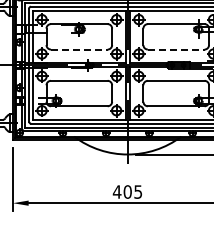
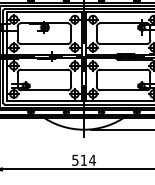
line: (79, 49) -> (44, 43), dashed -> solid
line: (176, 49) -> (123, 43), dashed -> solid
text: (127, 191) -> (83, 159), 405 -> 514

